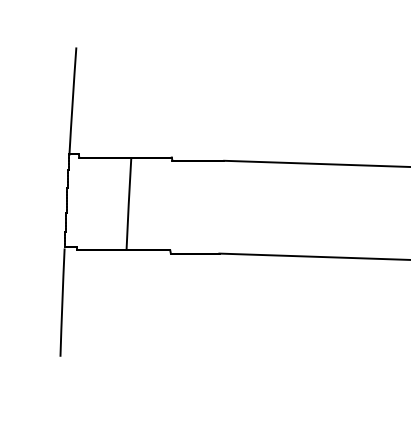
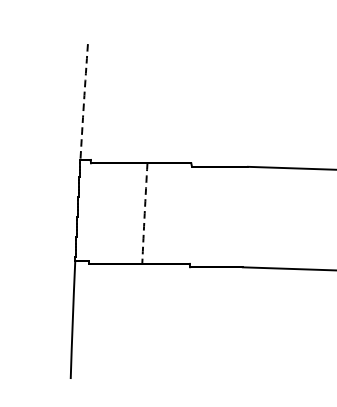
arc: (72, 101) -> (83, 102), solid -> dashed
arc: (128, 204) -> (144, 214), solid -> dashed

